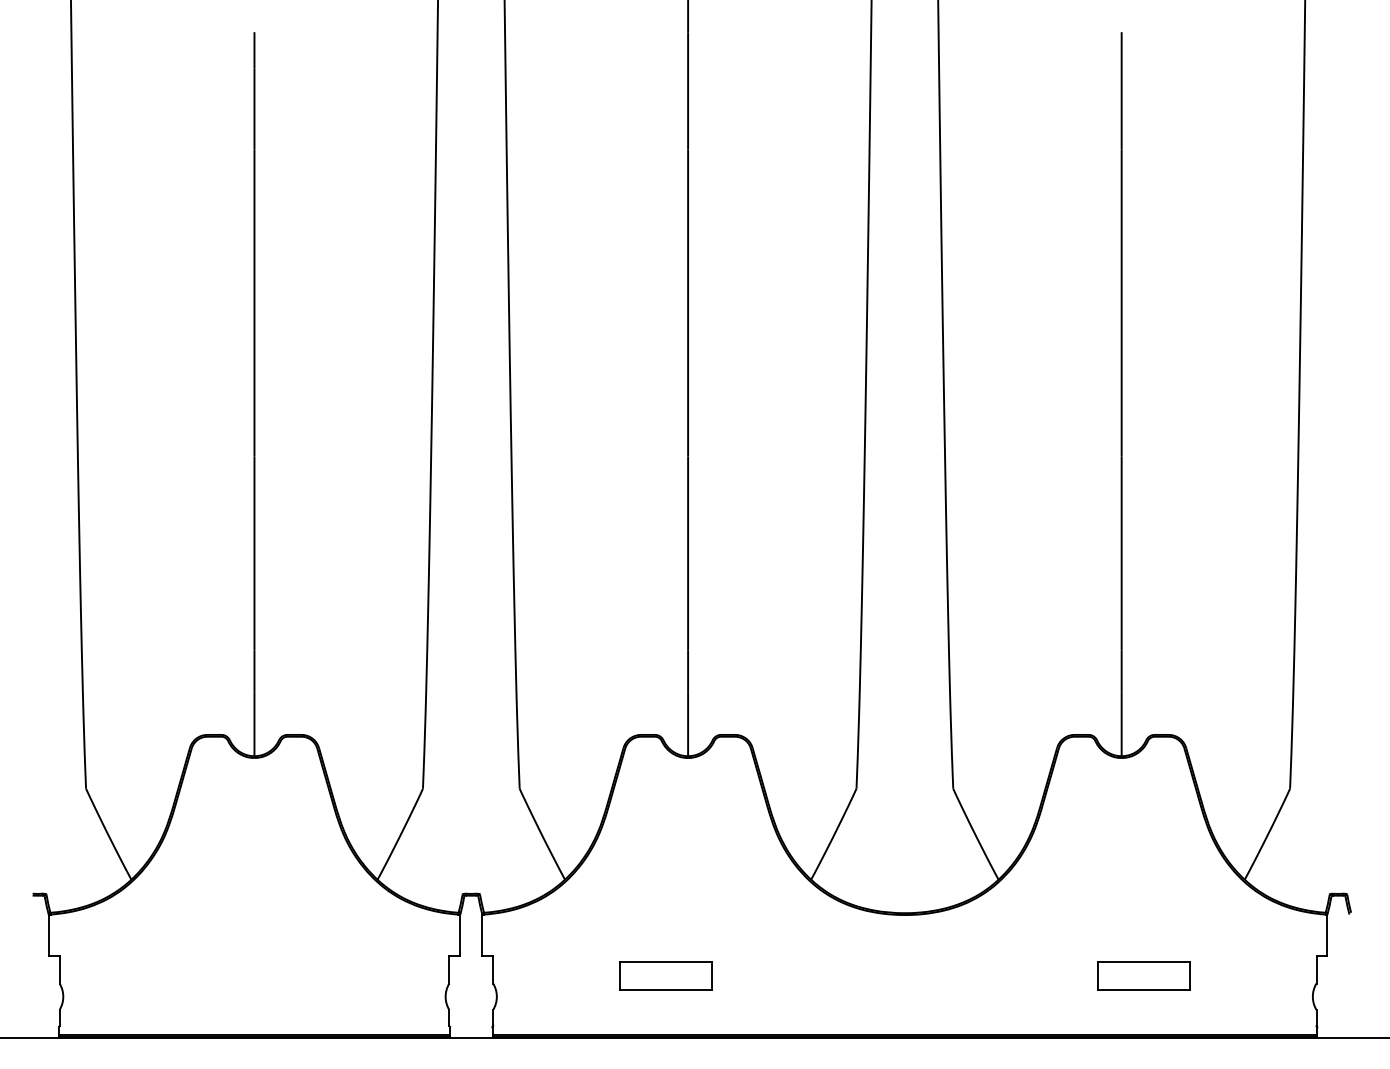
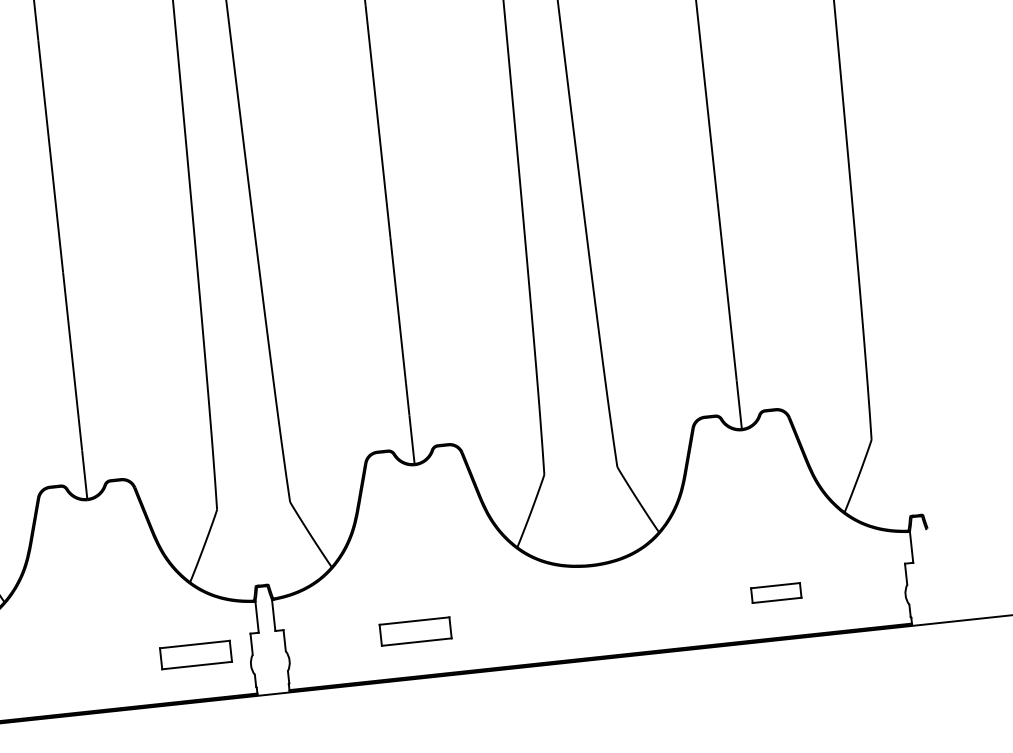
part: (374, 975) -> (195, 654), added
part: (1143, 975) -> (776, 592), size x0.7

